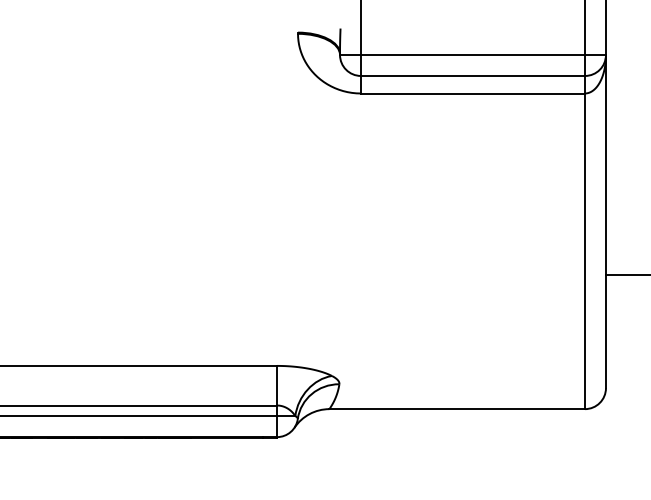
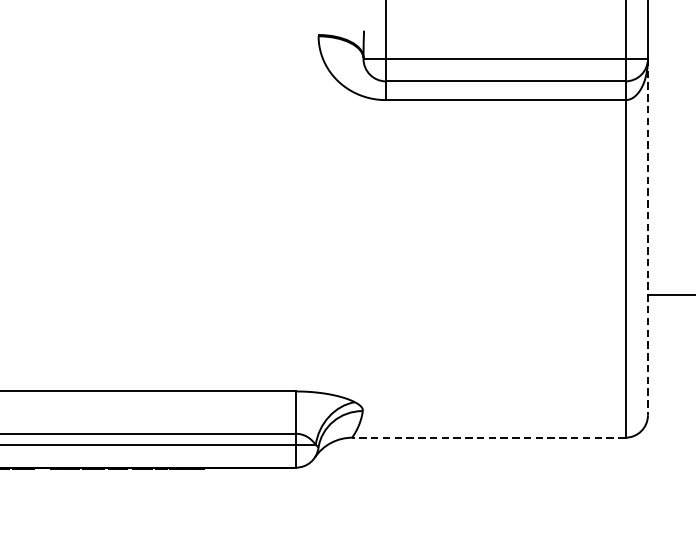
line: (605, 221) -> (647, 237), solid -> dashed
line: (457, 409) -> (489, 438), solid -> dashed

